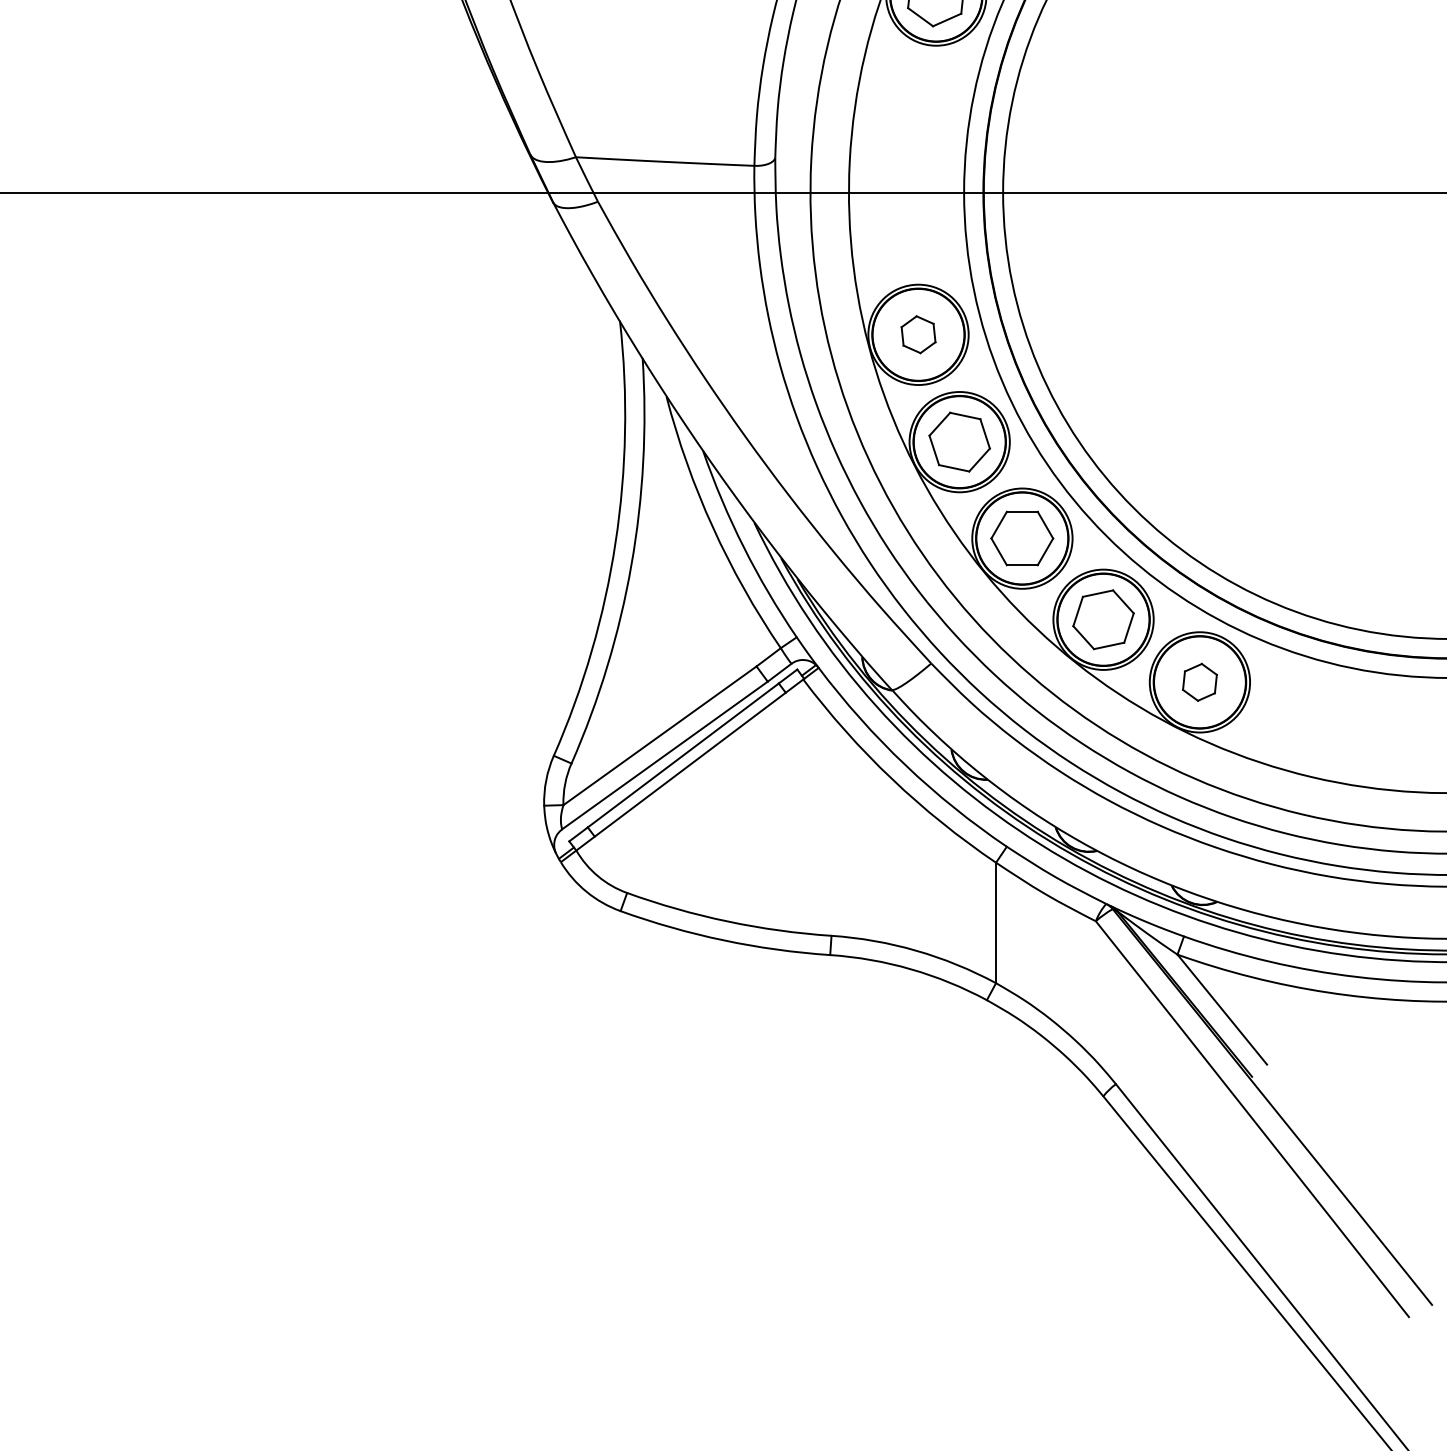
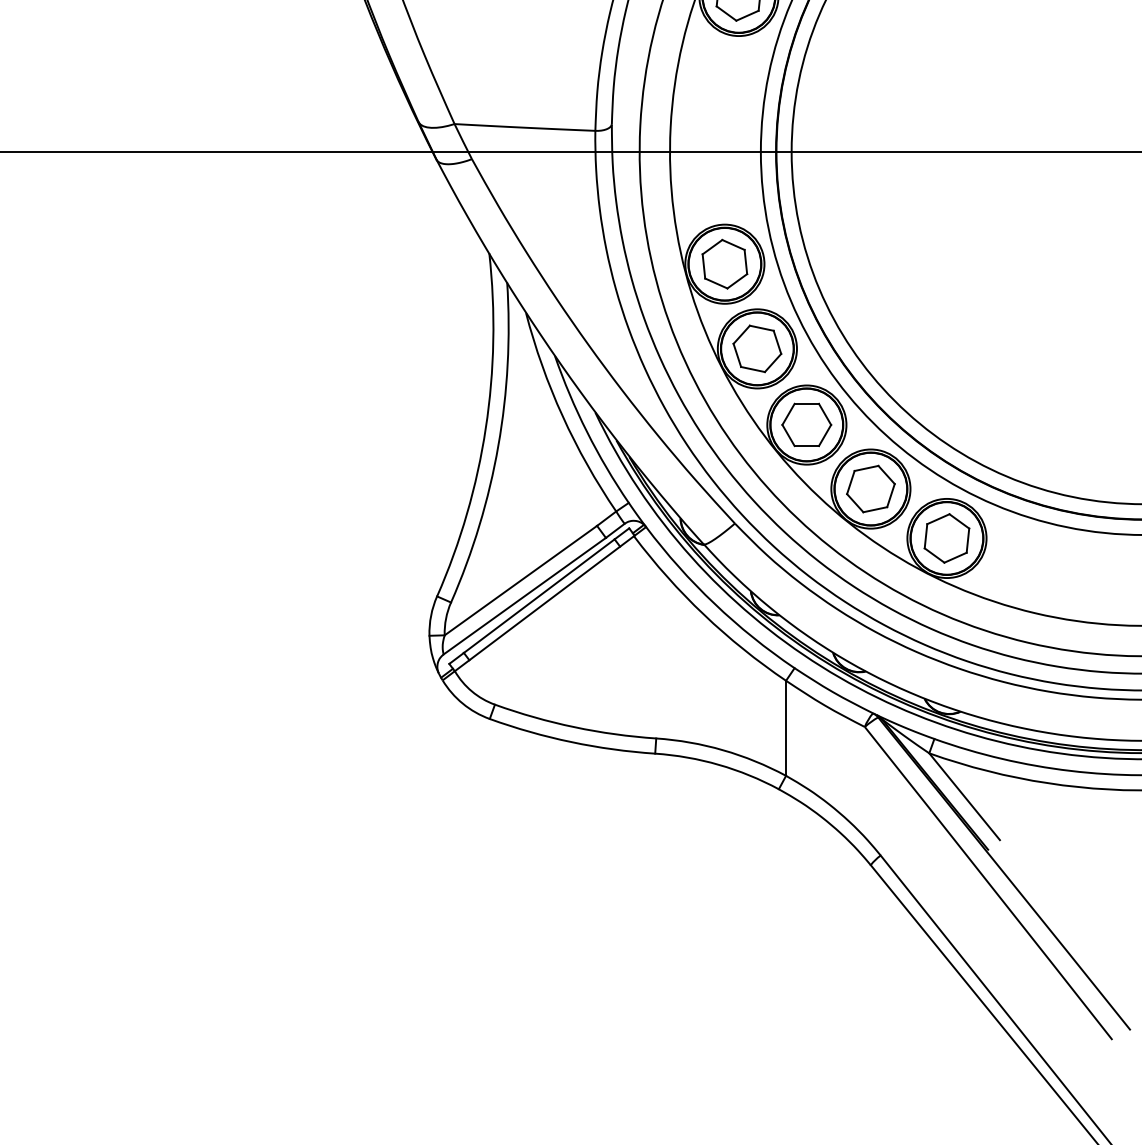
part: (918, 333) -> (724, 263), size x1.67
part: (1199, 682) -> (946, 538), size x1.67

